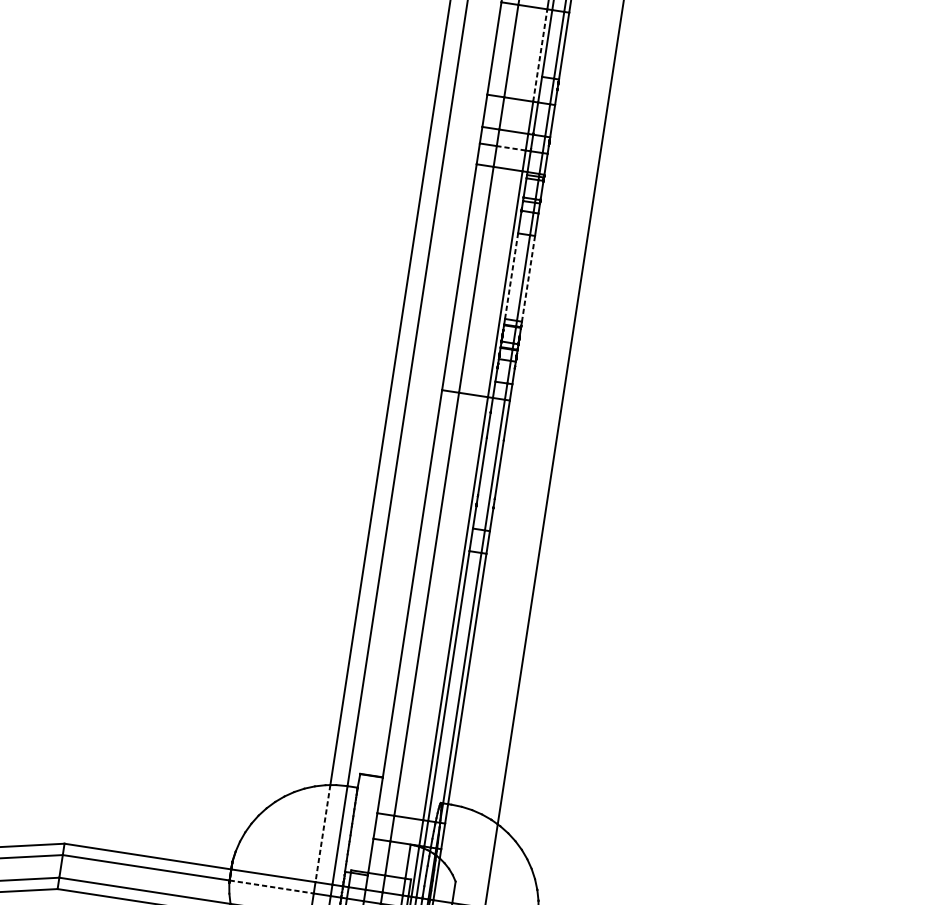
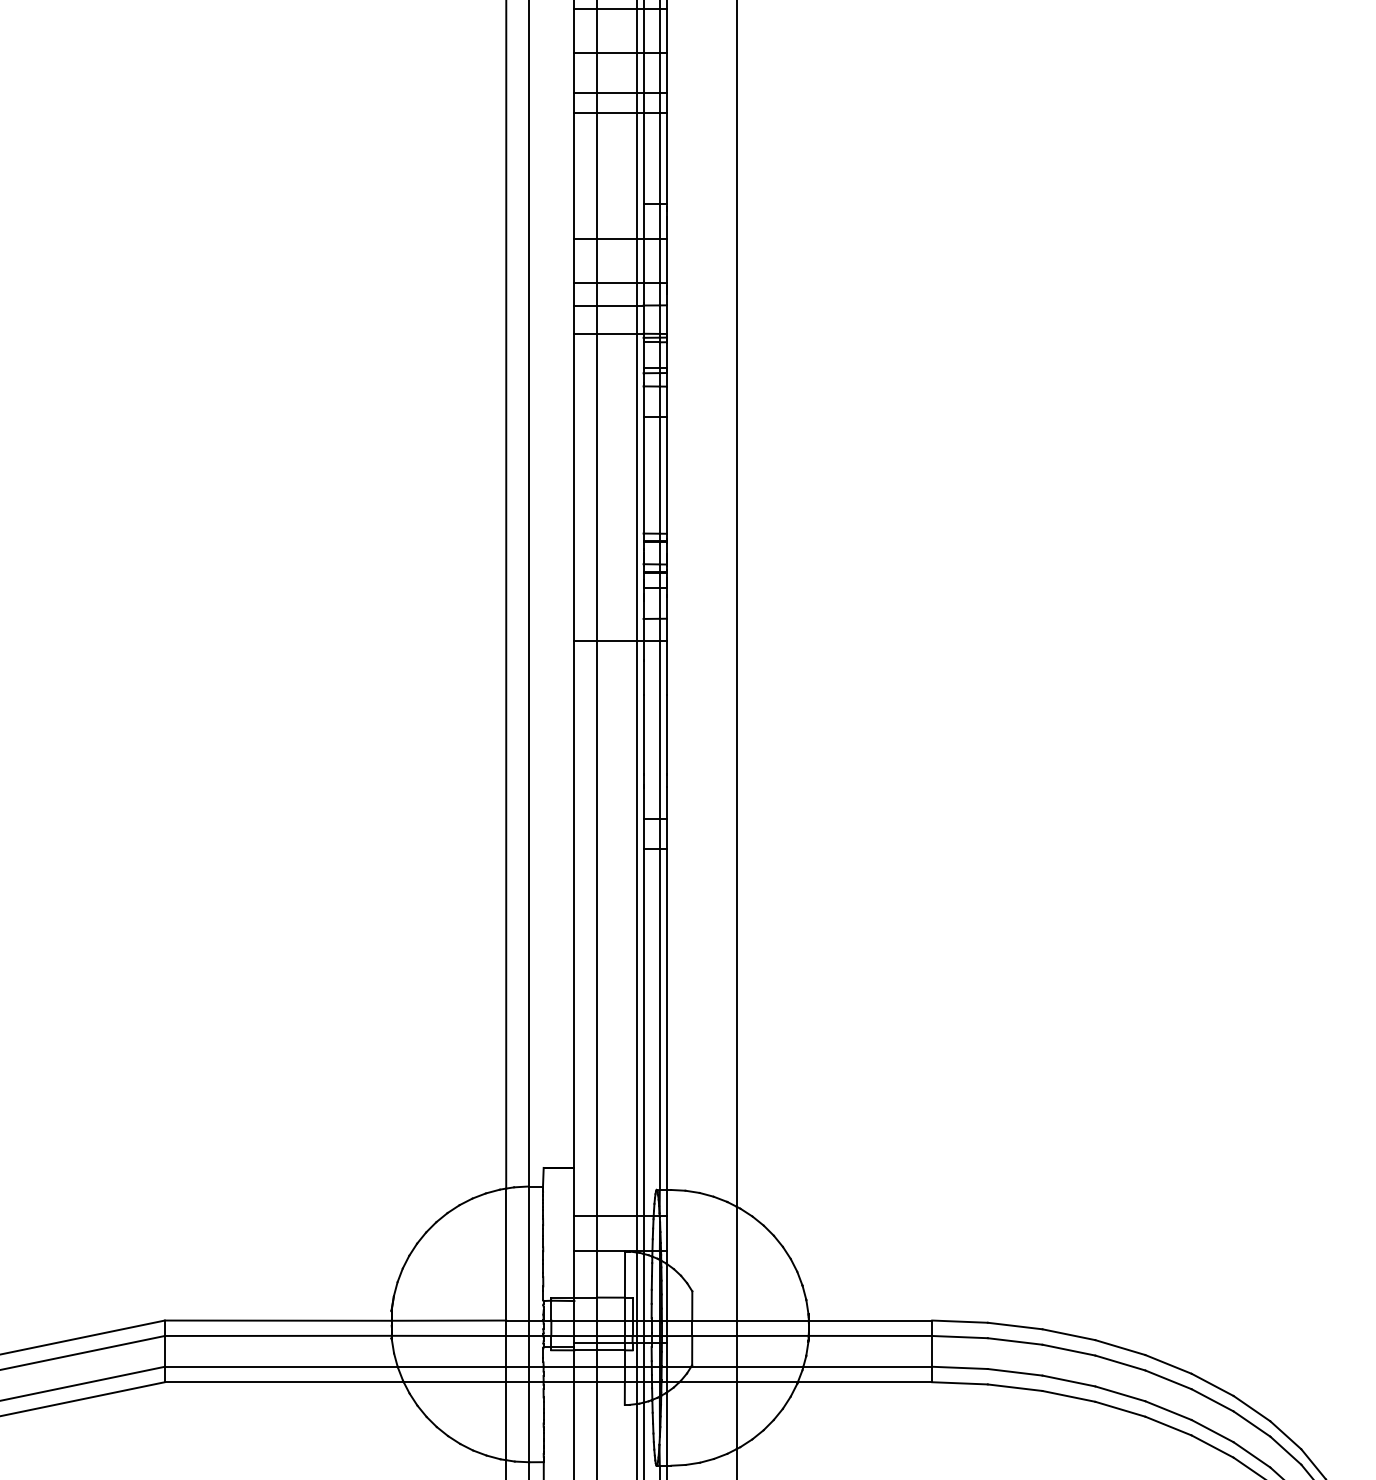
line: (540, 55) -> (636, 176), dashed -> solid
line: (511, 148) -> (617, 305), dashed -> solid
line: (511, 275) -> (643, 474), dashed -> solid
line: (528, 278) -> (666, 475), dashed -> solid
line: (323, 833) -> (506, 1254), dashed -> solid
line: (272, 886) -> (449, 1335), dashed -> solid

